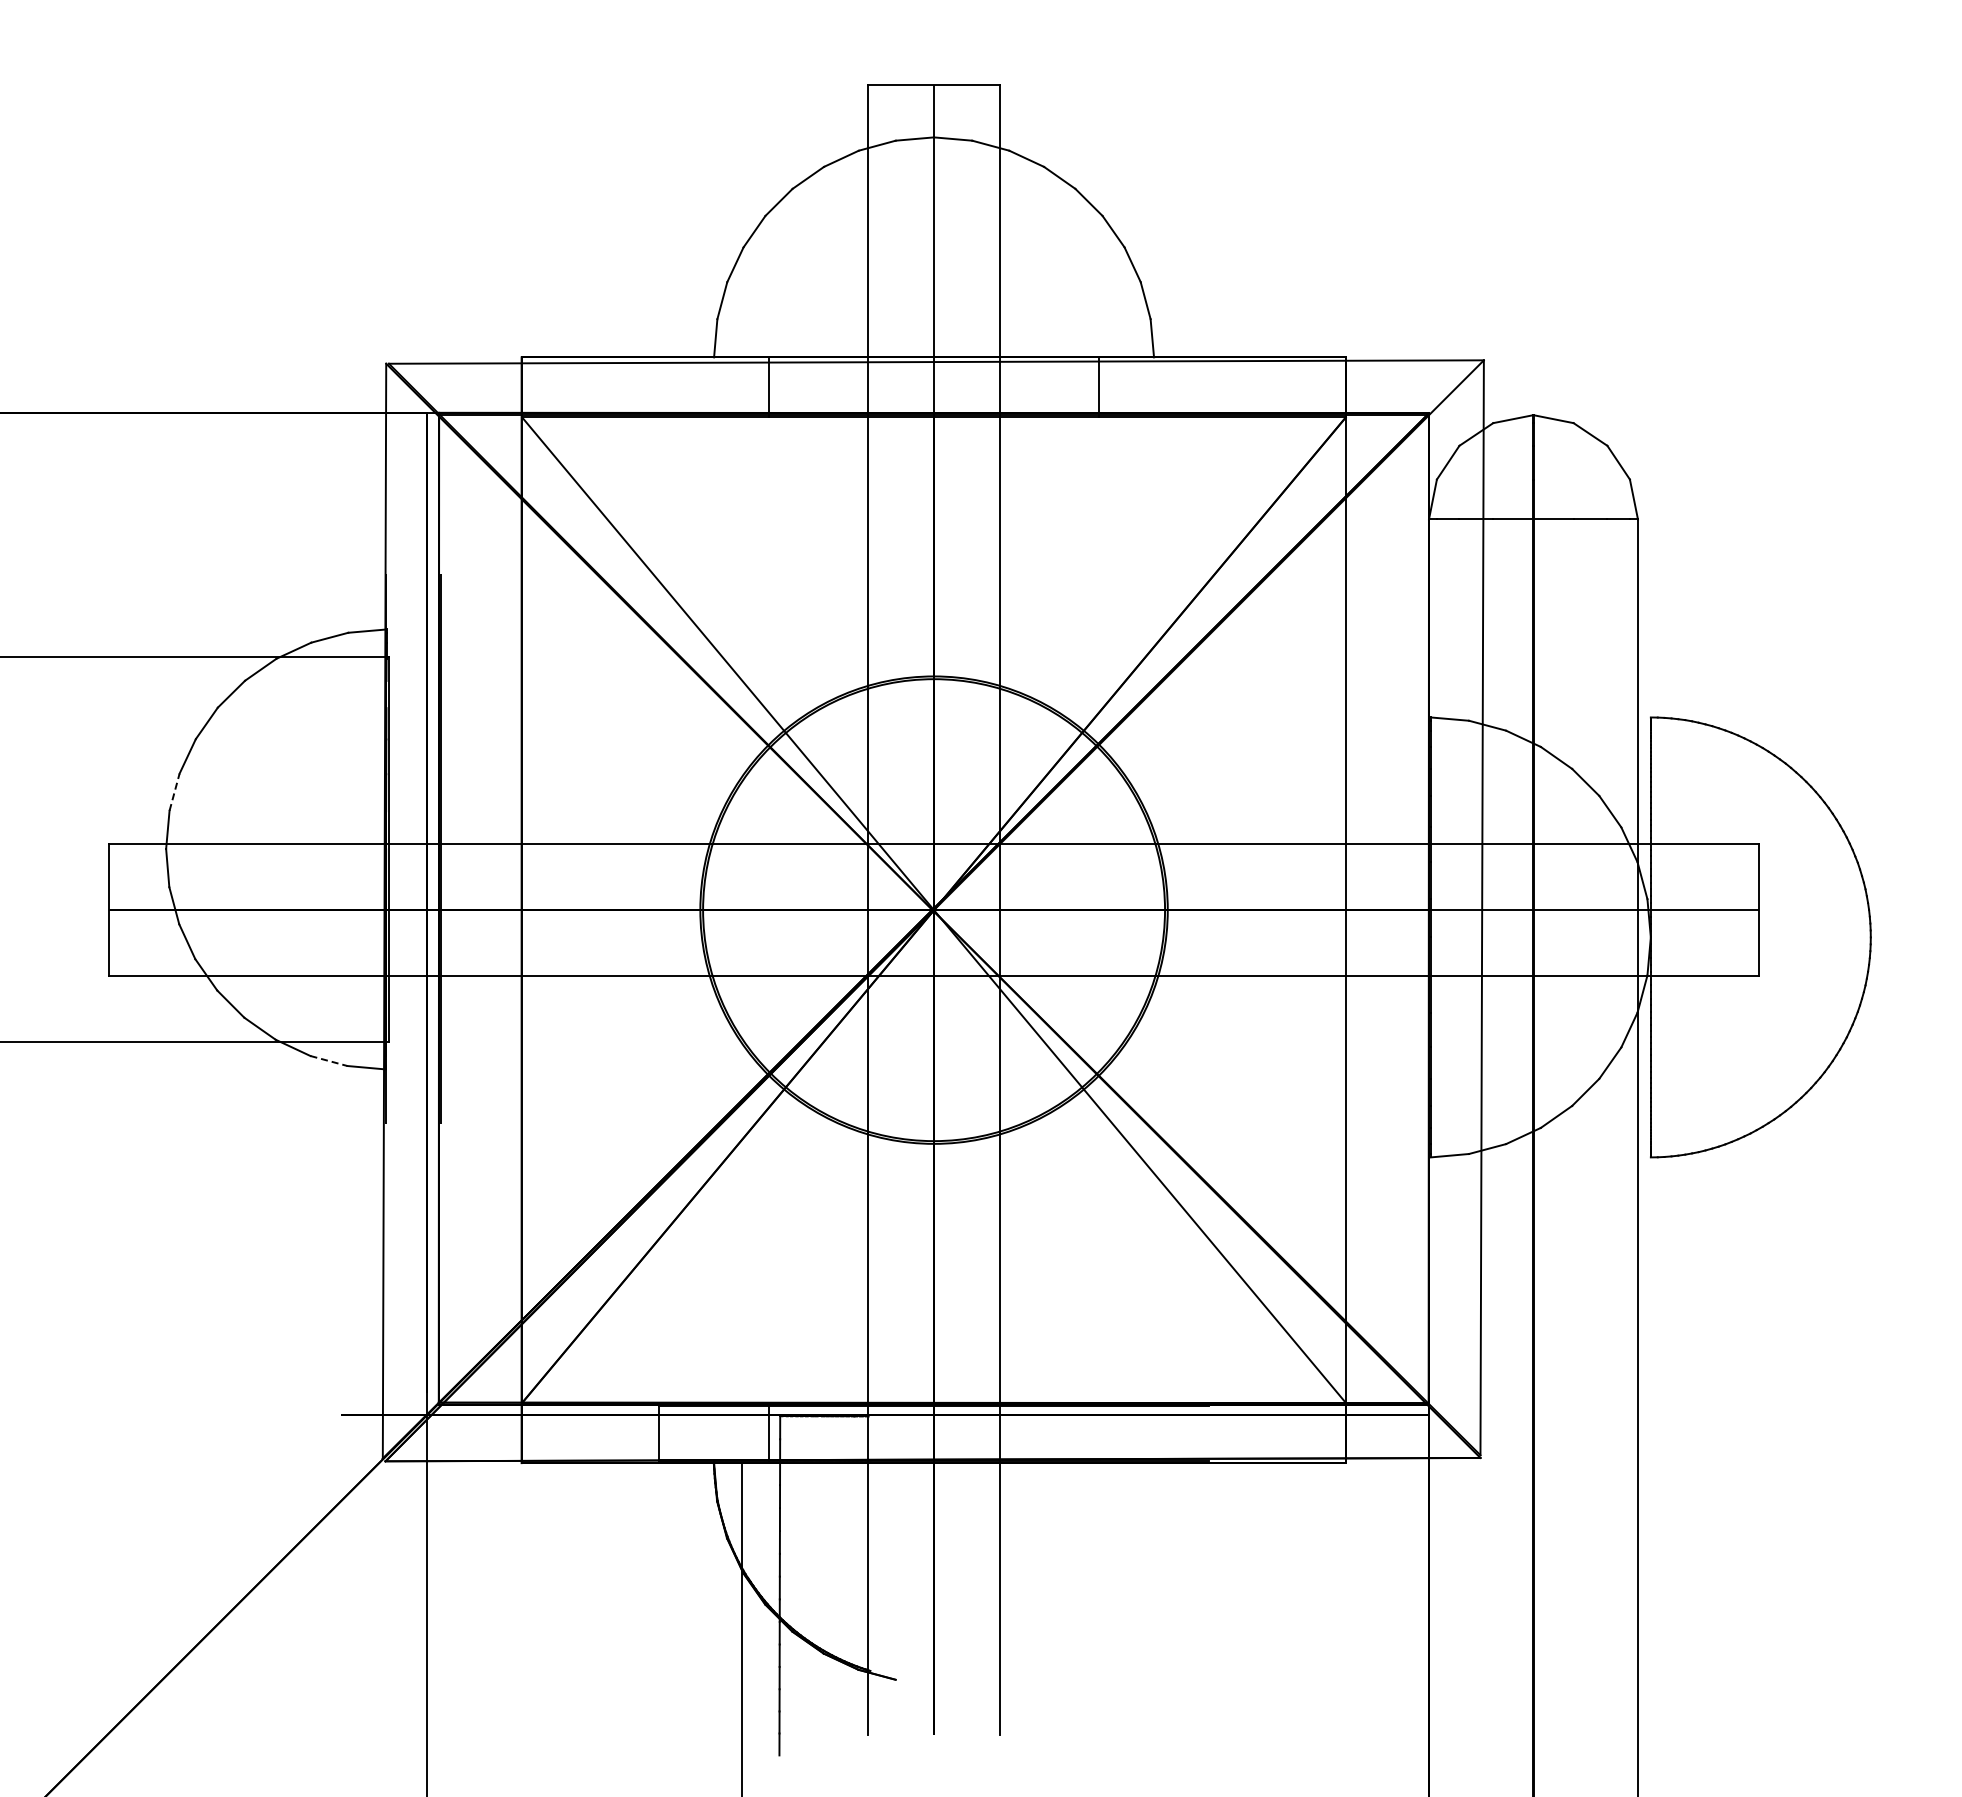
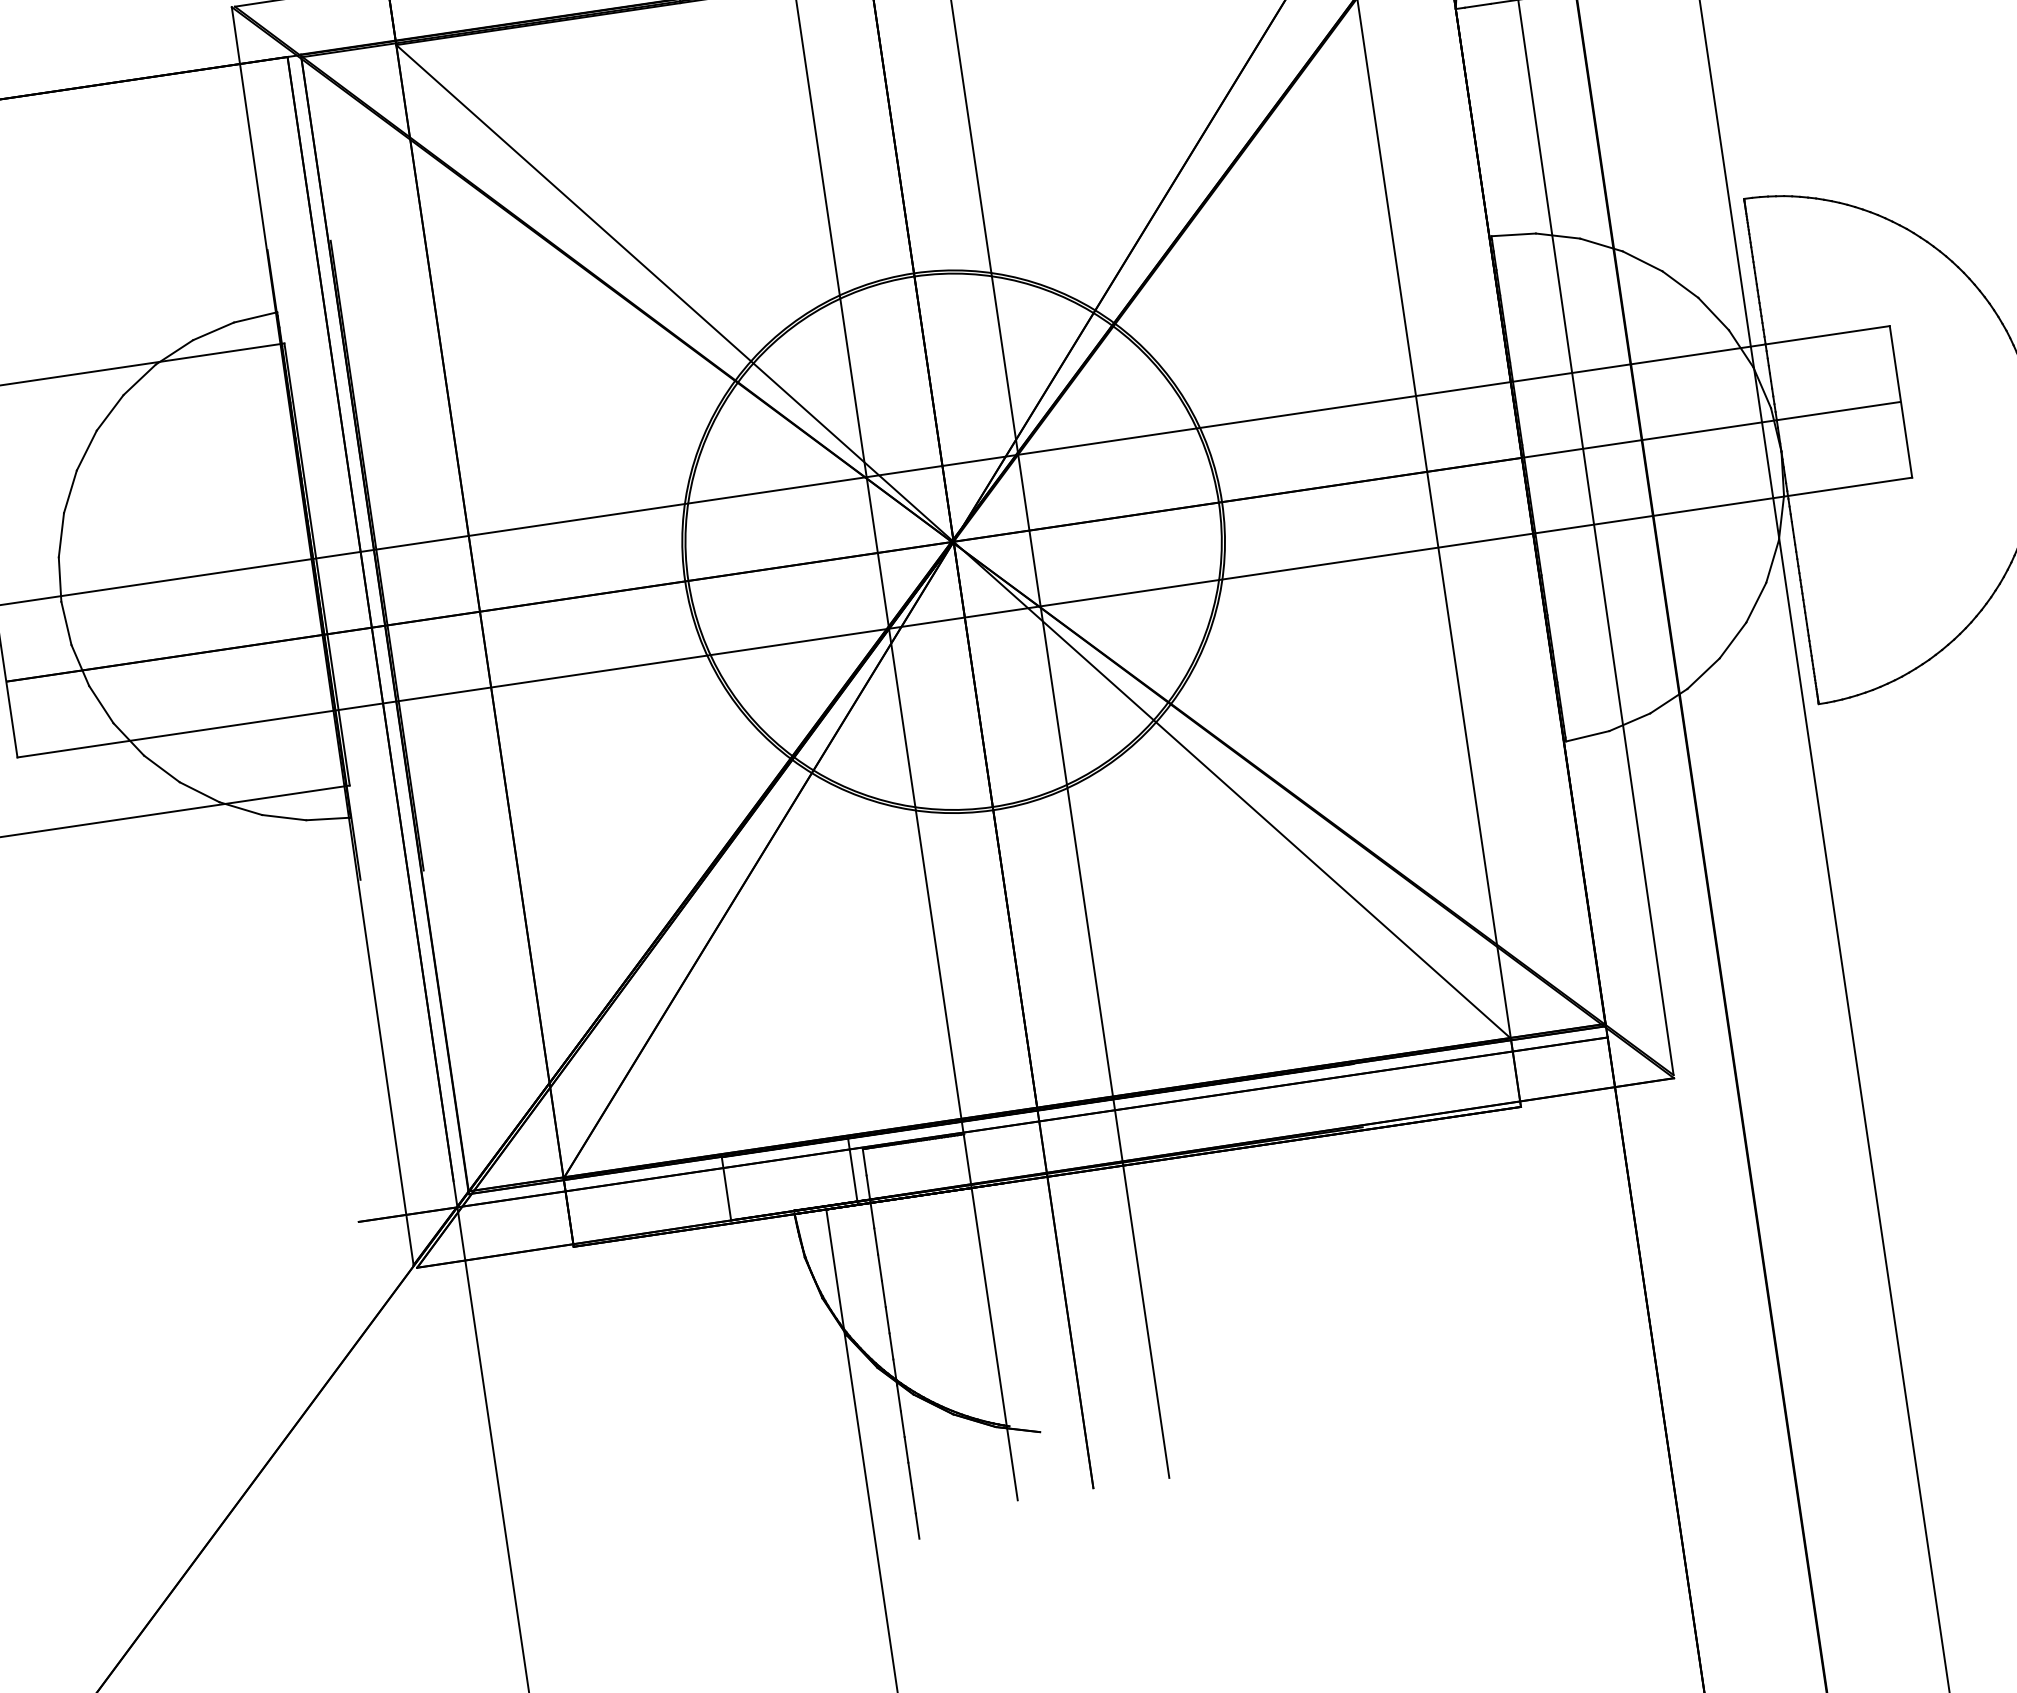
line: (174, 791) -> (61, 534), dashed -> solid
line: (329, 1061) -> (285, 818), dashed -> solid

